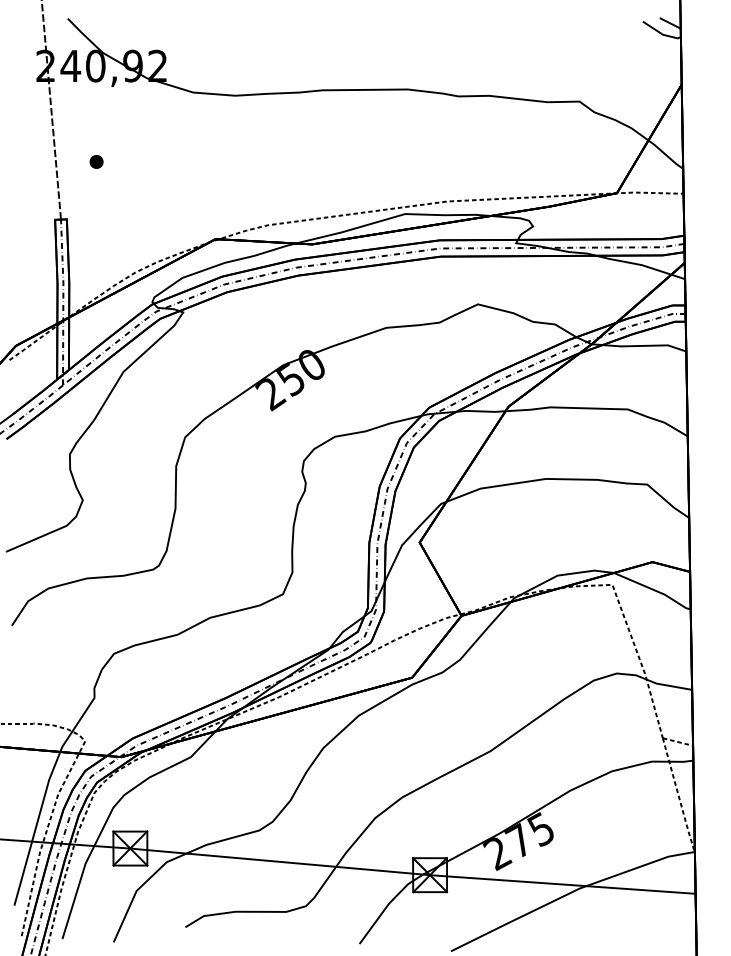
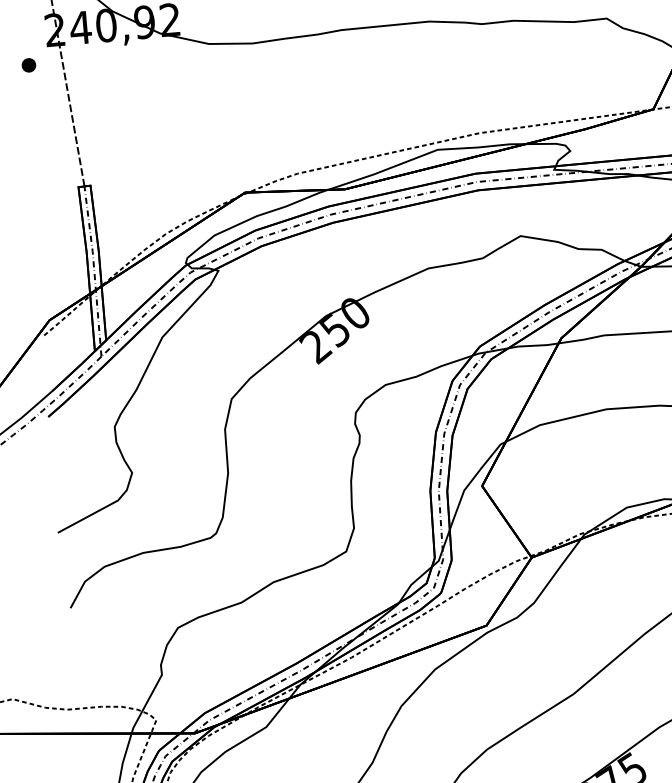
part: (96, 161) -> (28, 64), moved

